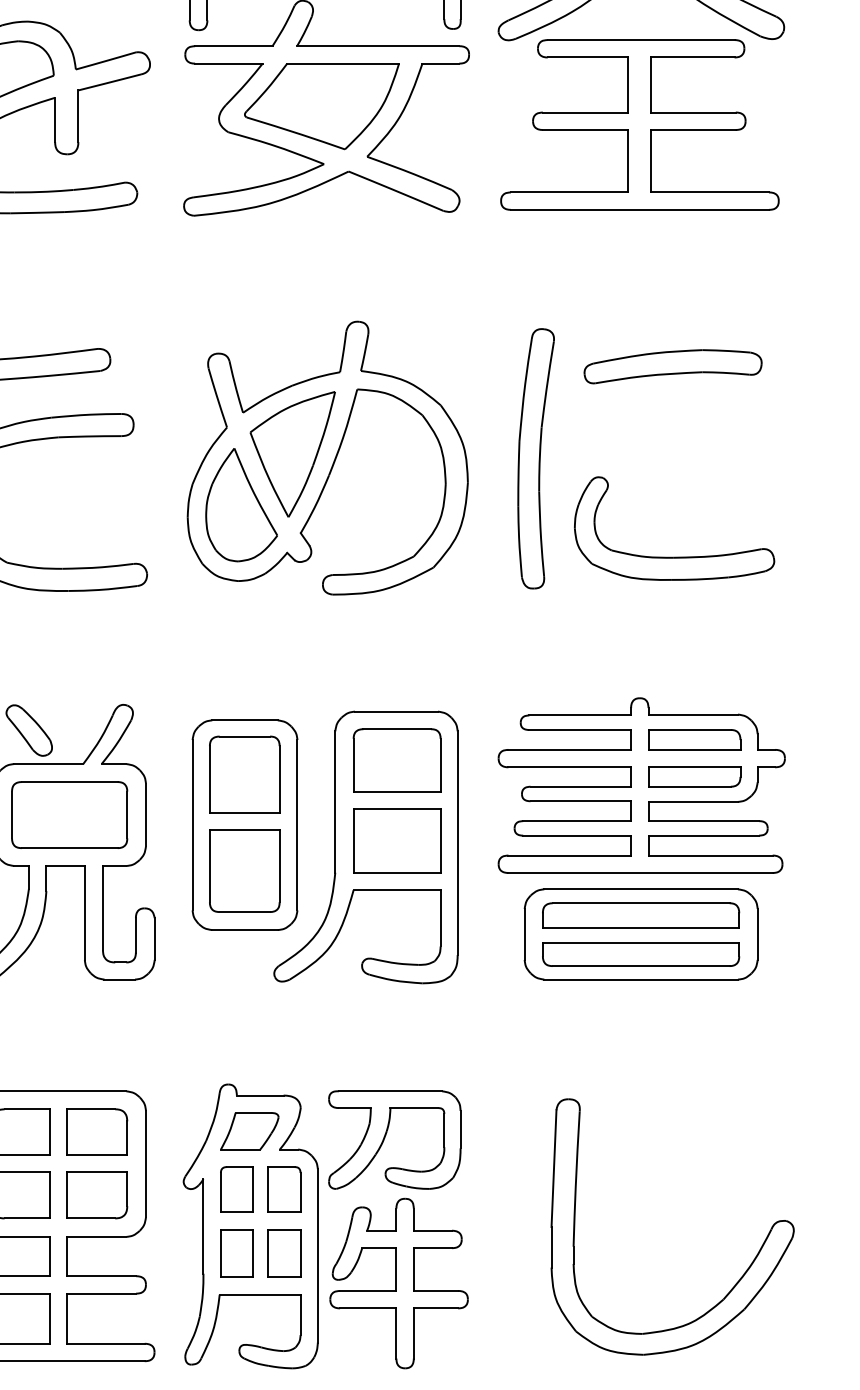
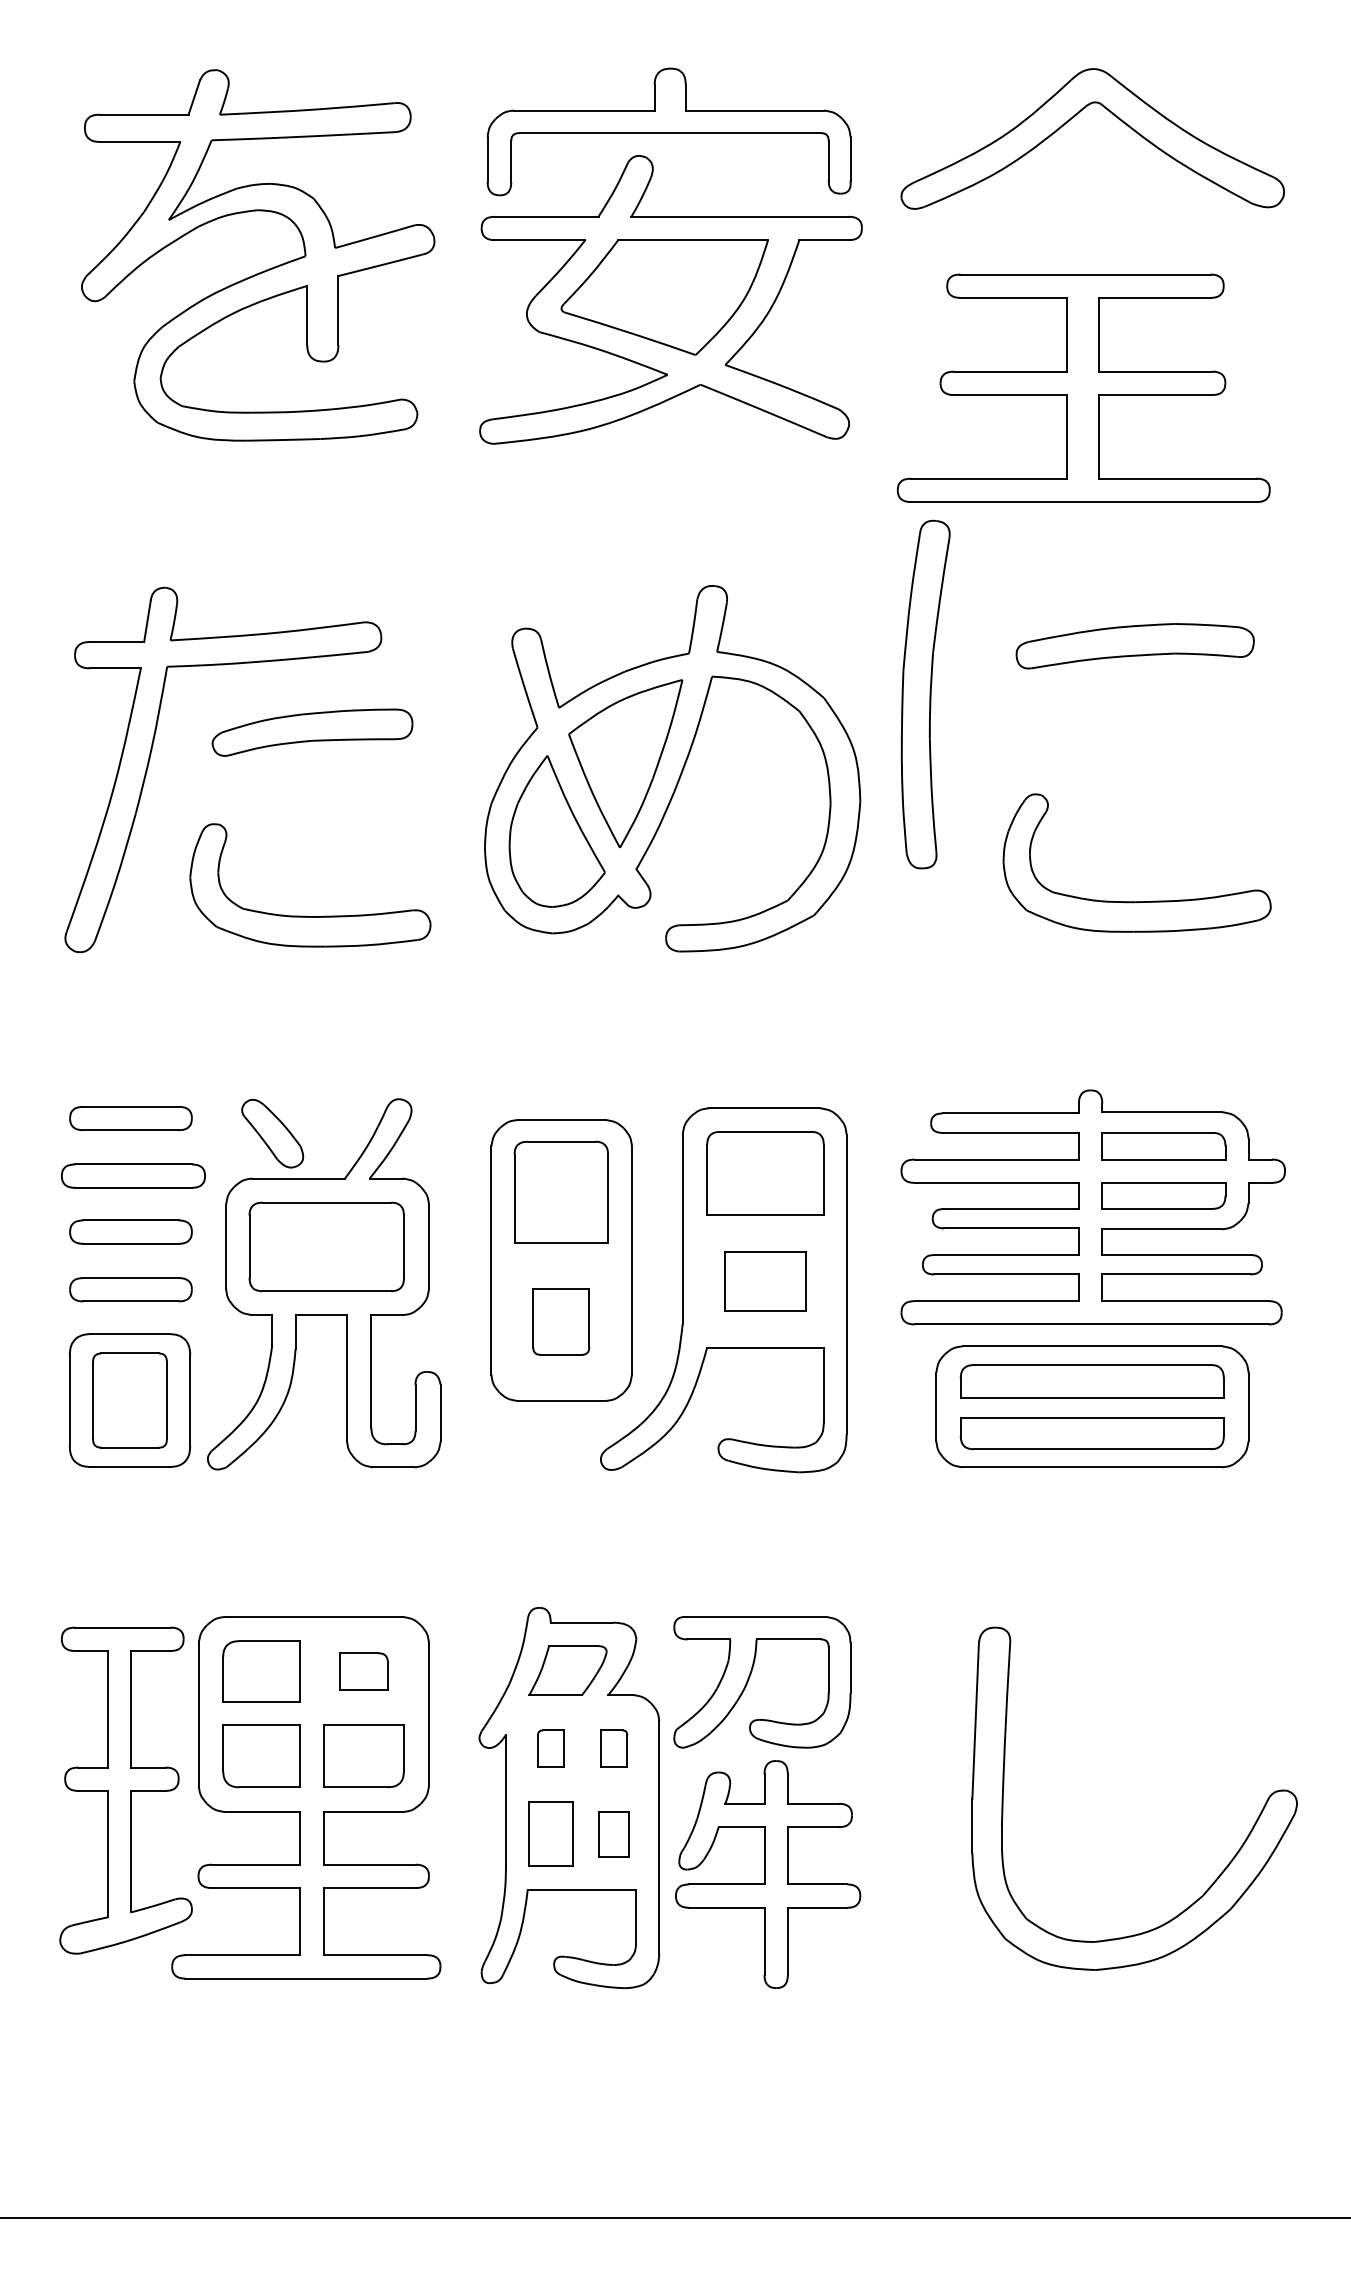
part: (639, 124) -> (1083, 387), moved
part: (535, 458) -> (925, 694), moved
part: (397, 840) -> (765, 1281), size x0.7
part: (244, 870) -> (560, 1321), size x0.6
part: (97, 1132) -> (363, 1671), size x0.6
part: (236, 1189) -> (550, 1748), size x0.6
part: (283, 1189) -> (613, 1748), size x0.6
part: (283, 1252) -> (613, 1833), size x0.7

